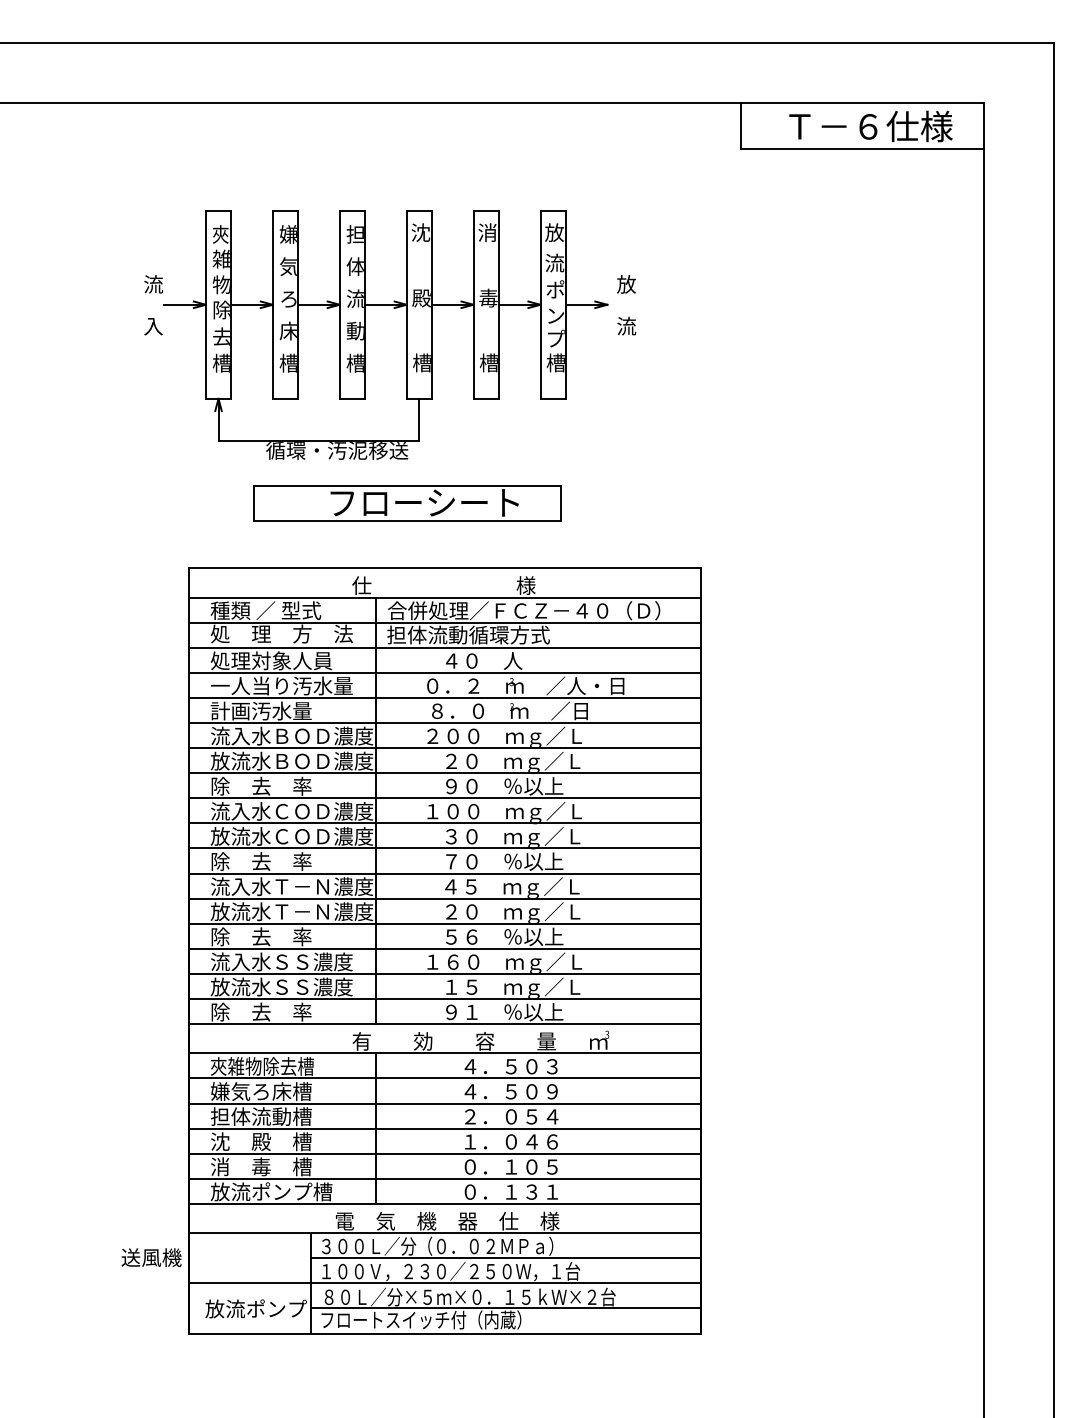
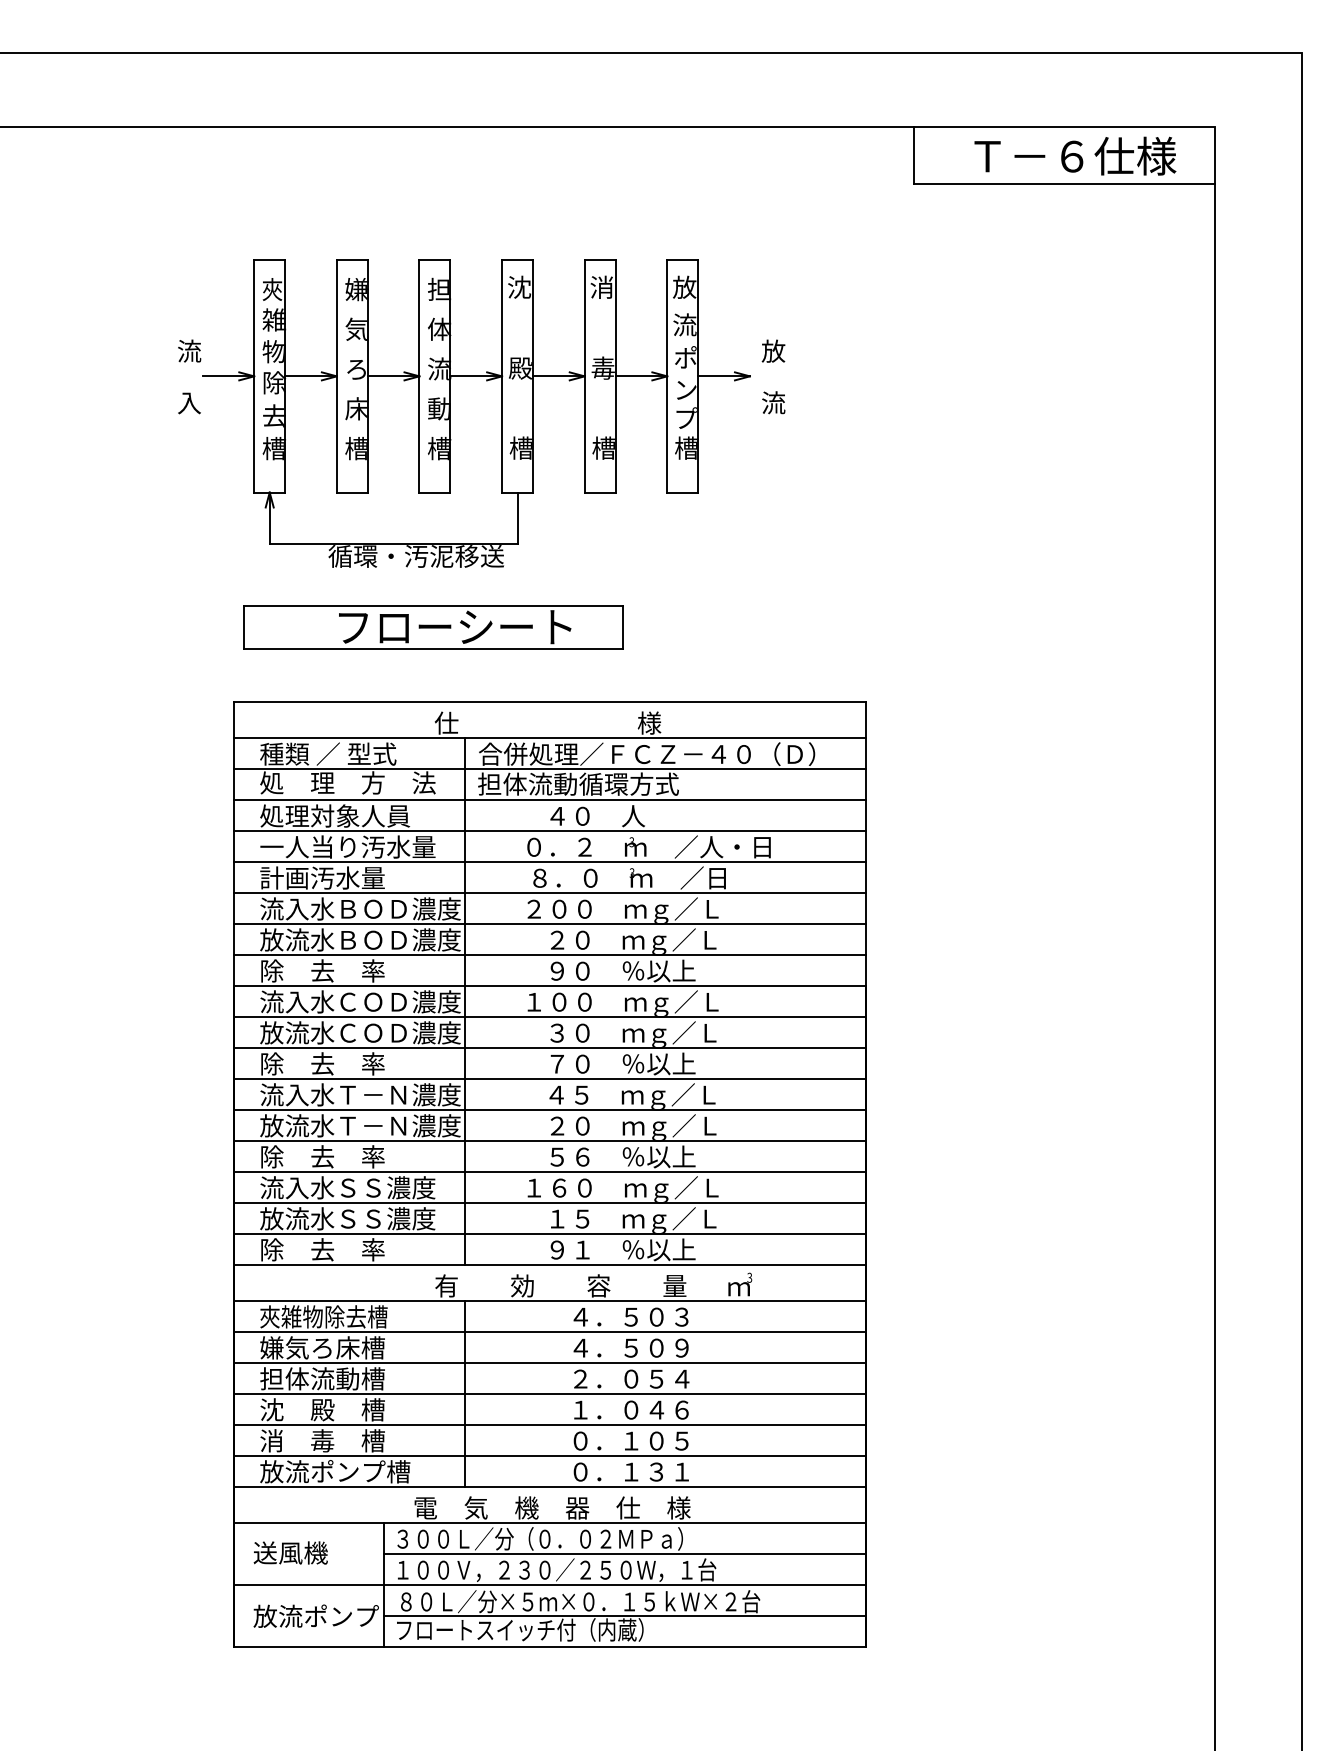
part: (407, 503) -> (433, 627), moved
text: (151, 1257) -> (290, 1552), moved

